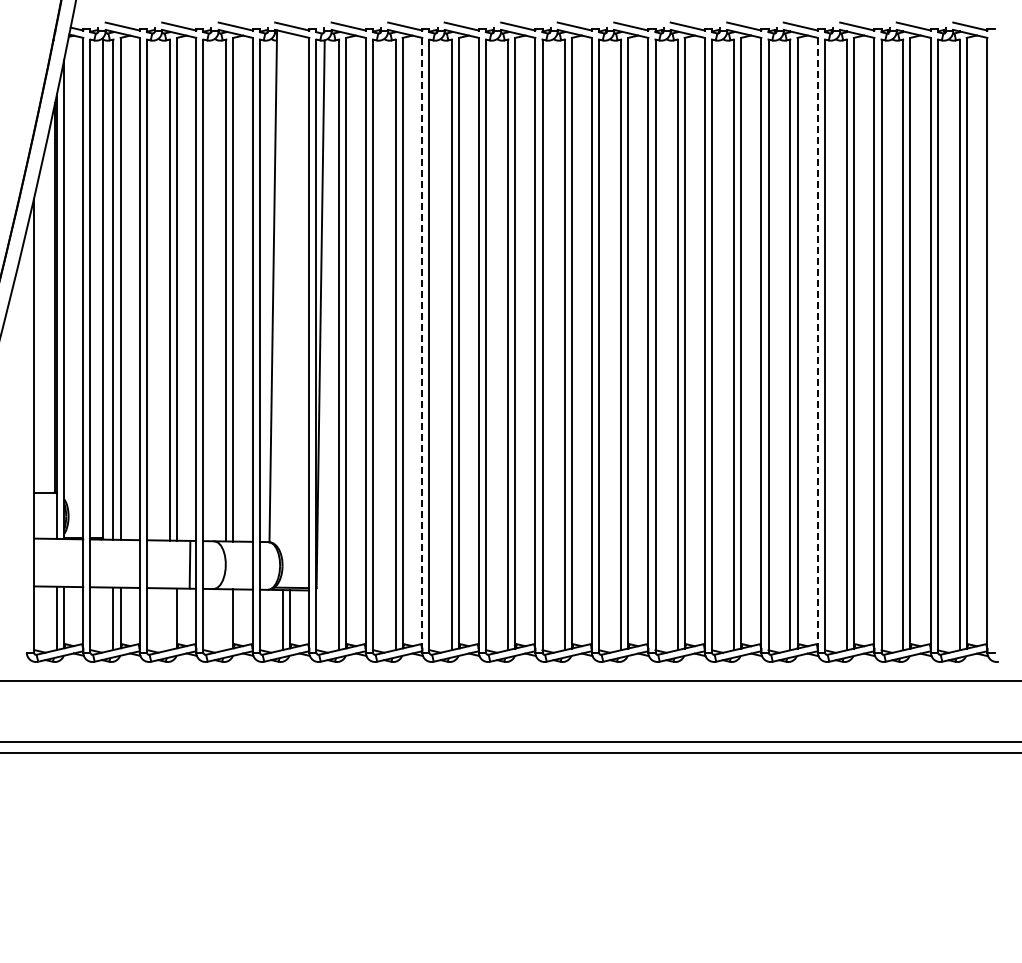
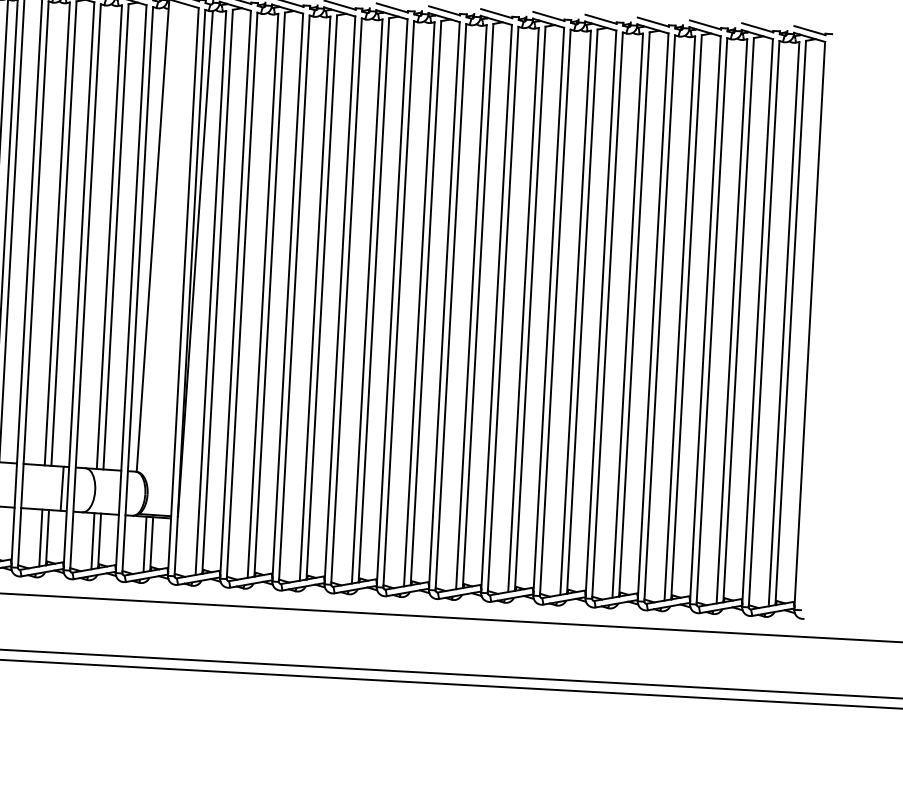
line: (422, 343) -> (288, 295), dashed -> solid
line: (817, 343) -> (652, 315), dashed -> solid
line: (169, 619) -> (40, 538), added
line: (226, 619) -> (93, 541), added

